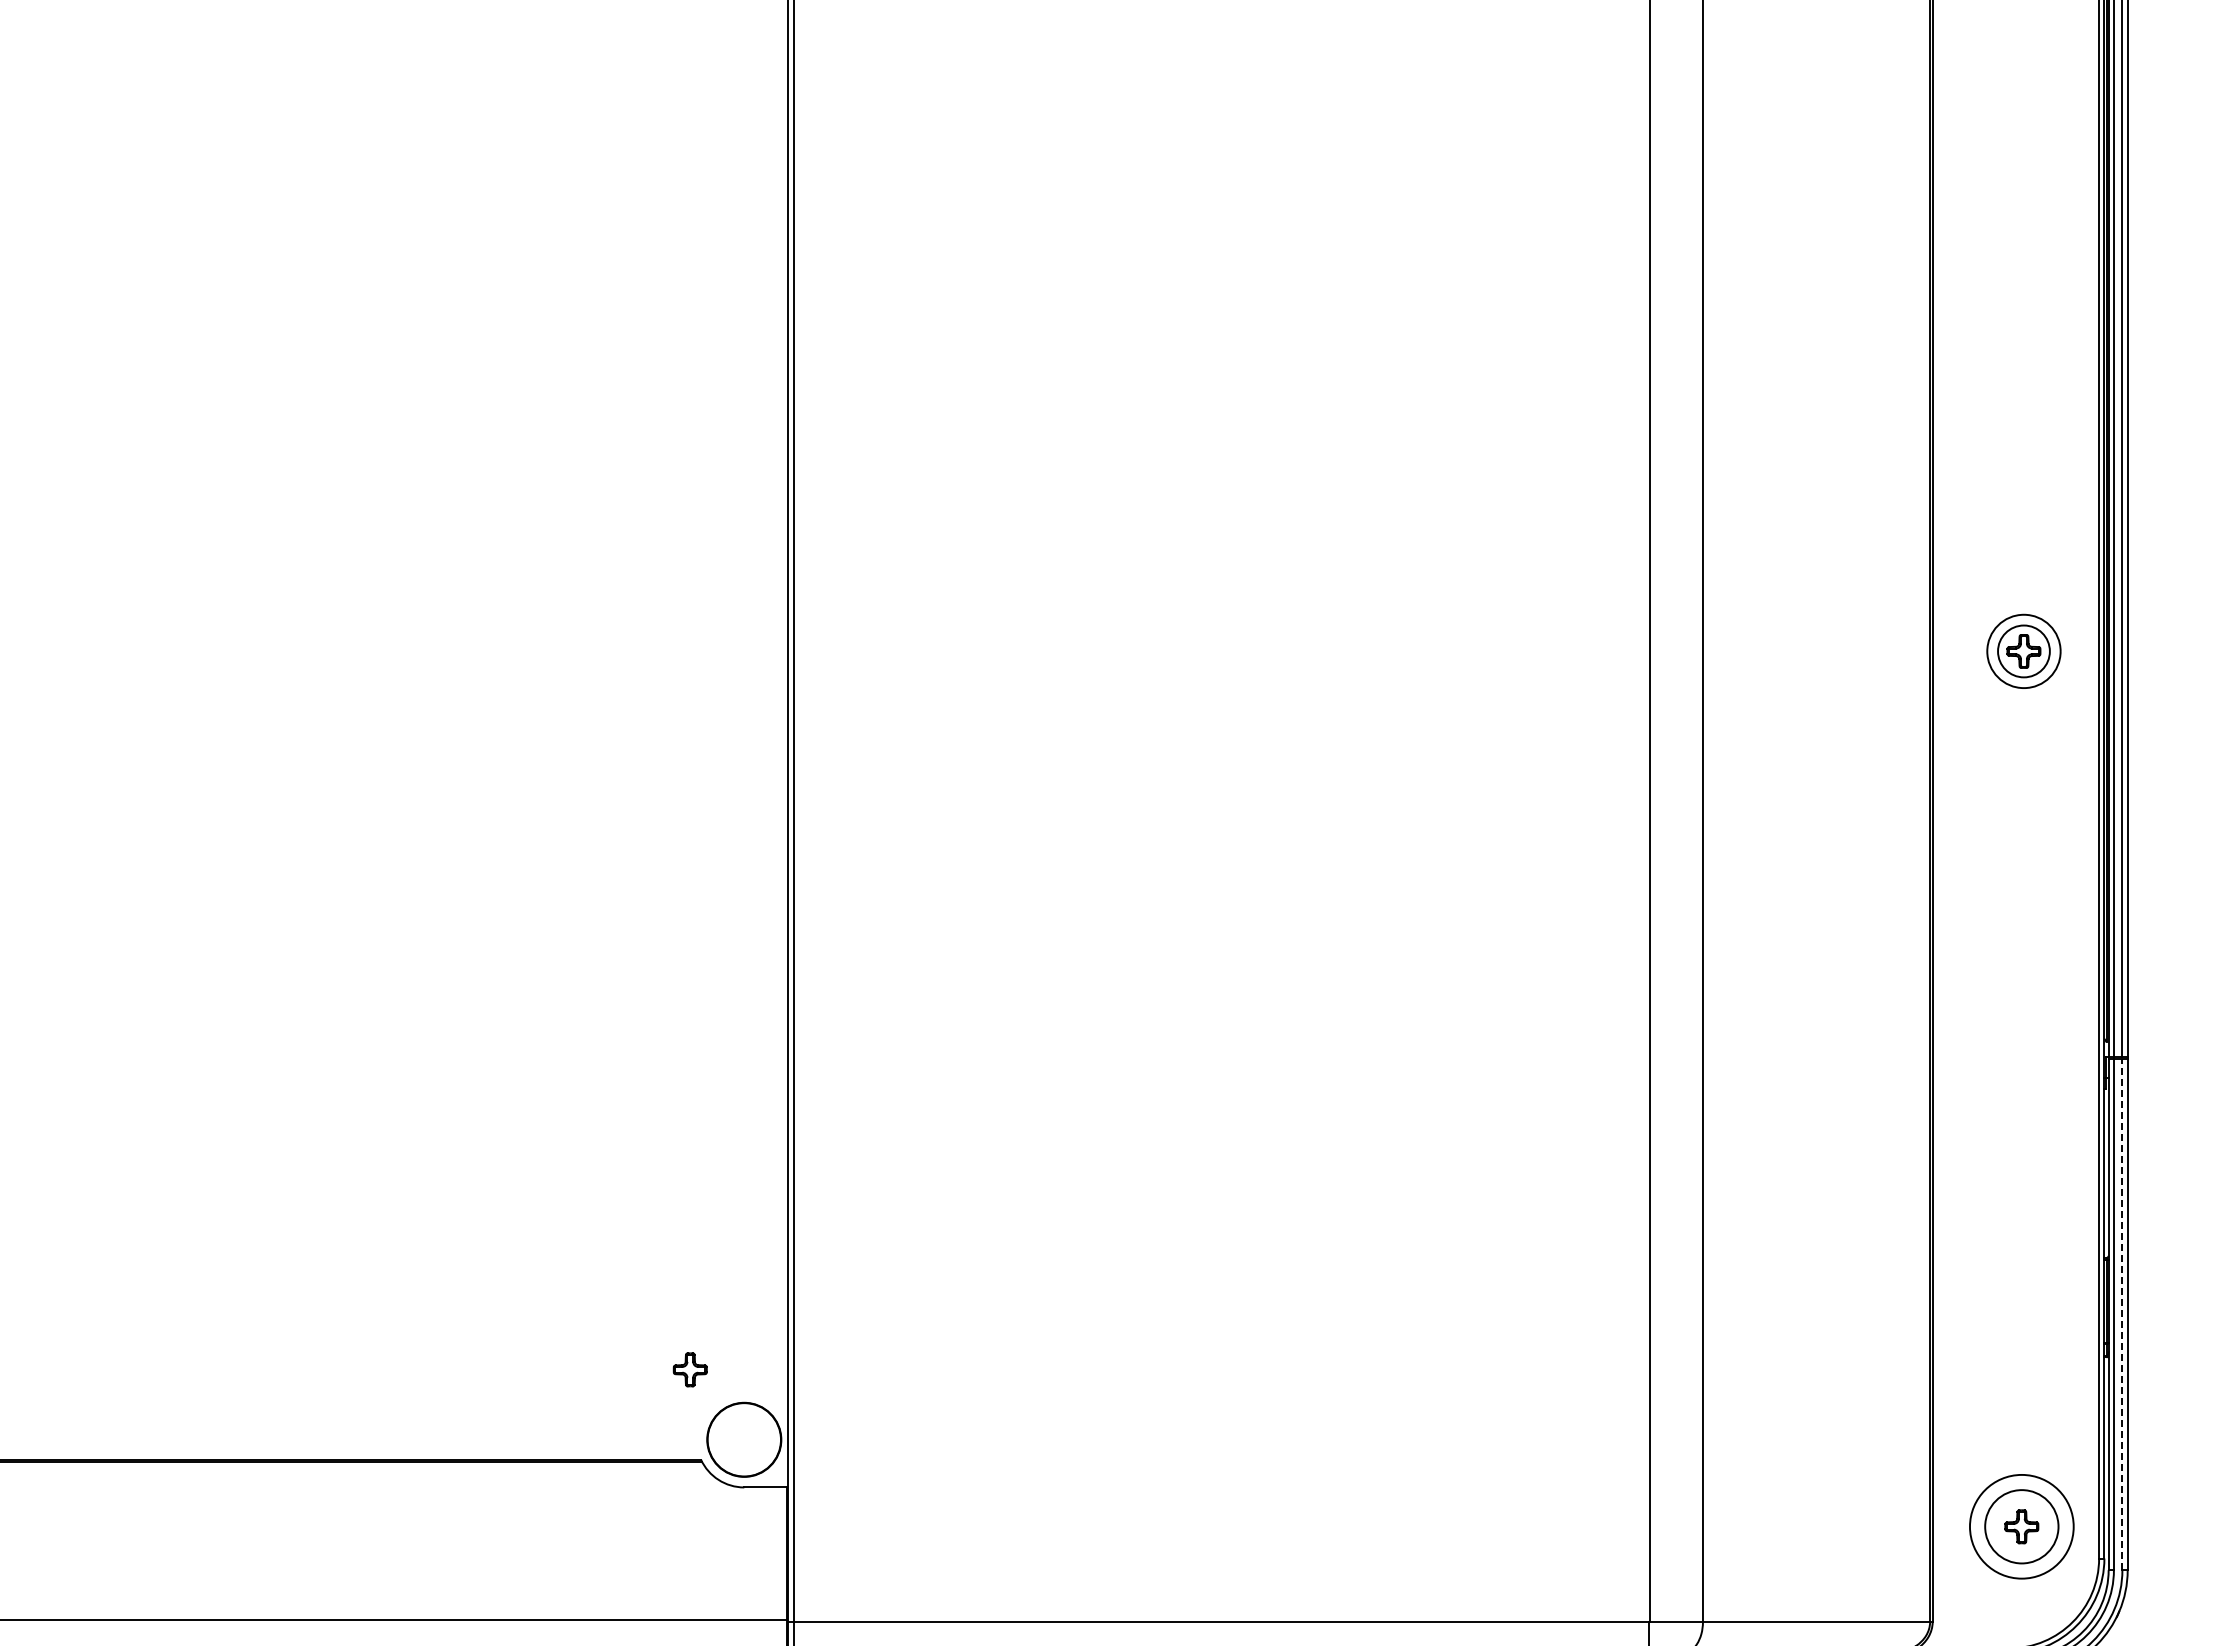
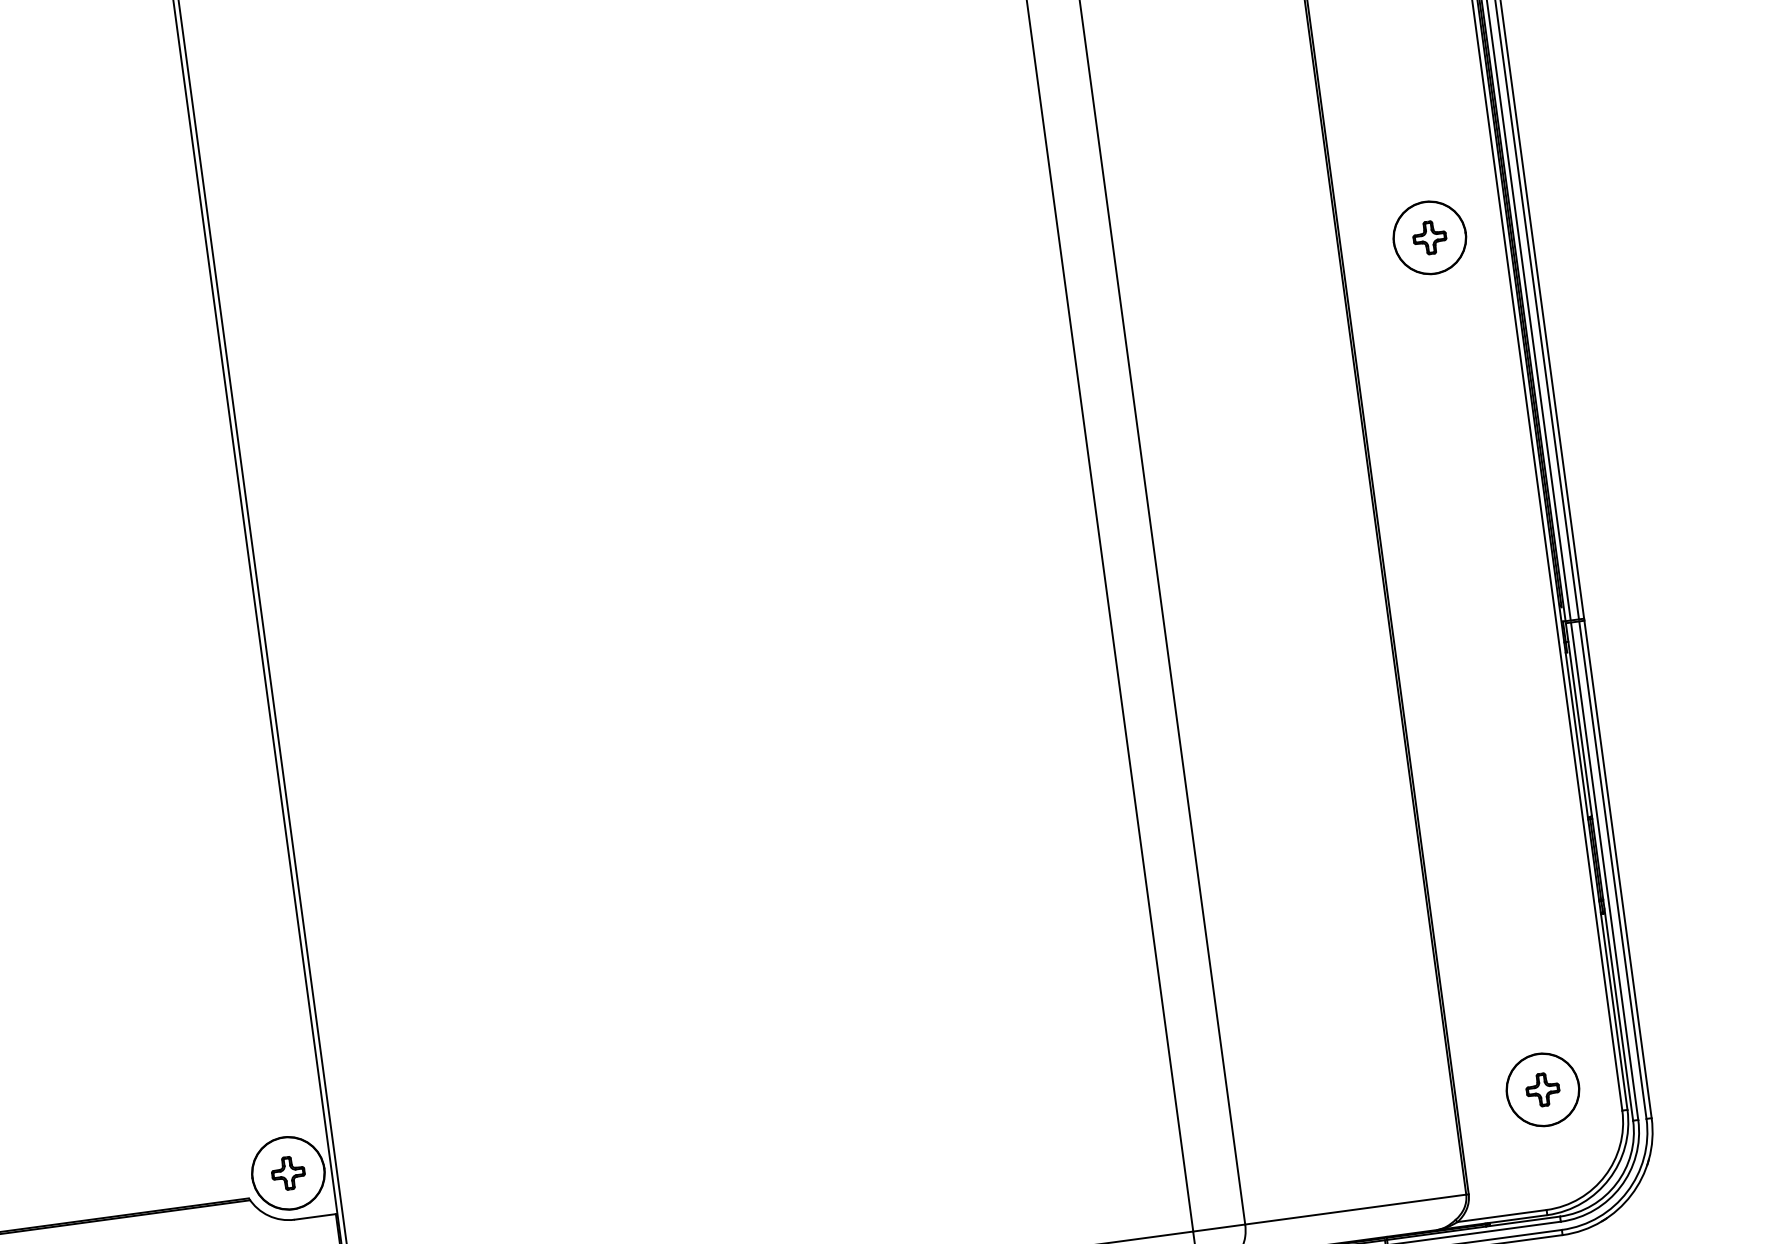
circle: (2023, 651) -> (1429, 237), size x1.43
line: (2122, 1314) -> (1612, 870), dashed -> solid
part: (689, 1369) -> (287, 1173), moved
circle: (2021, 1526) -> (1542, 1089), size x0.71

